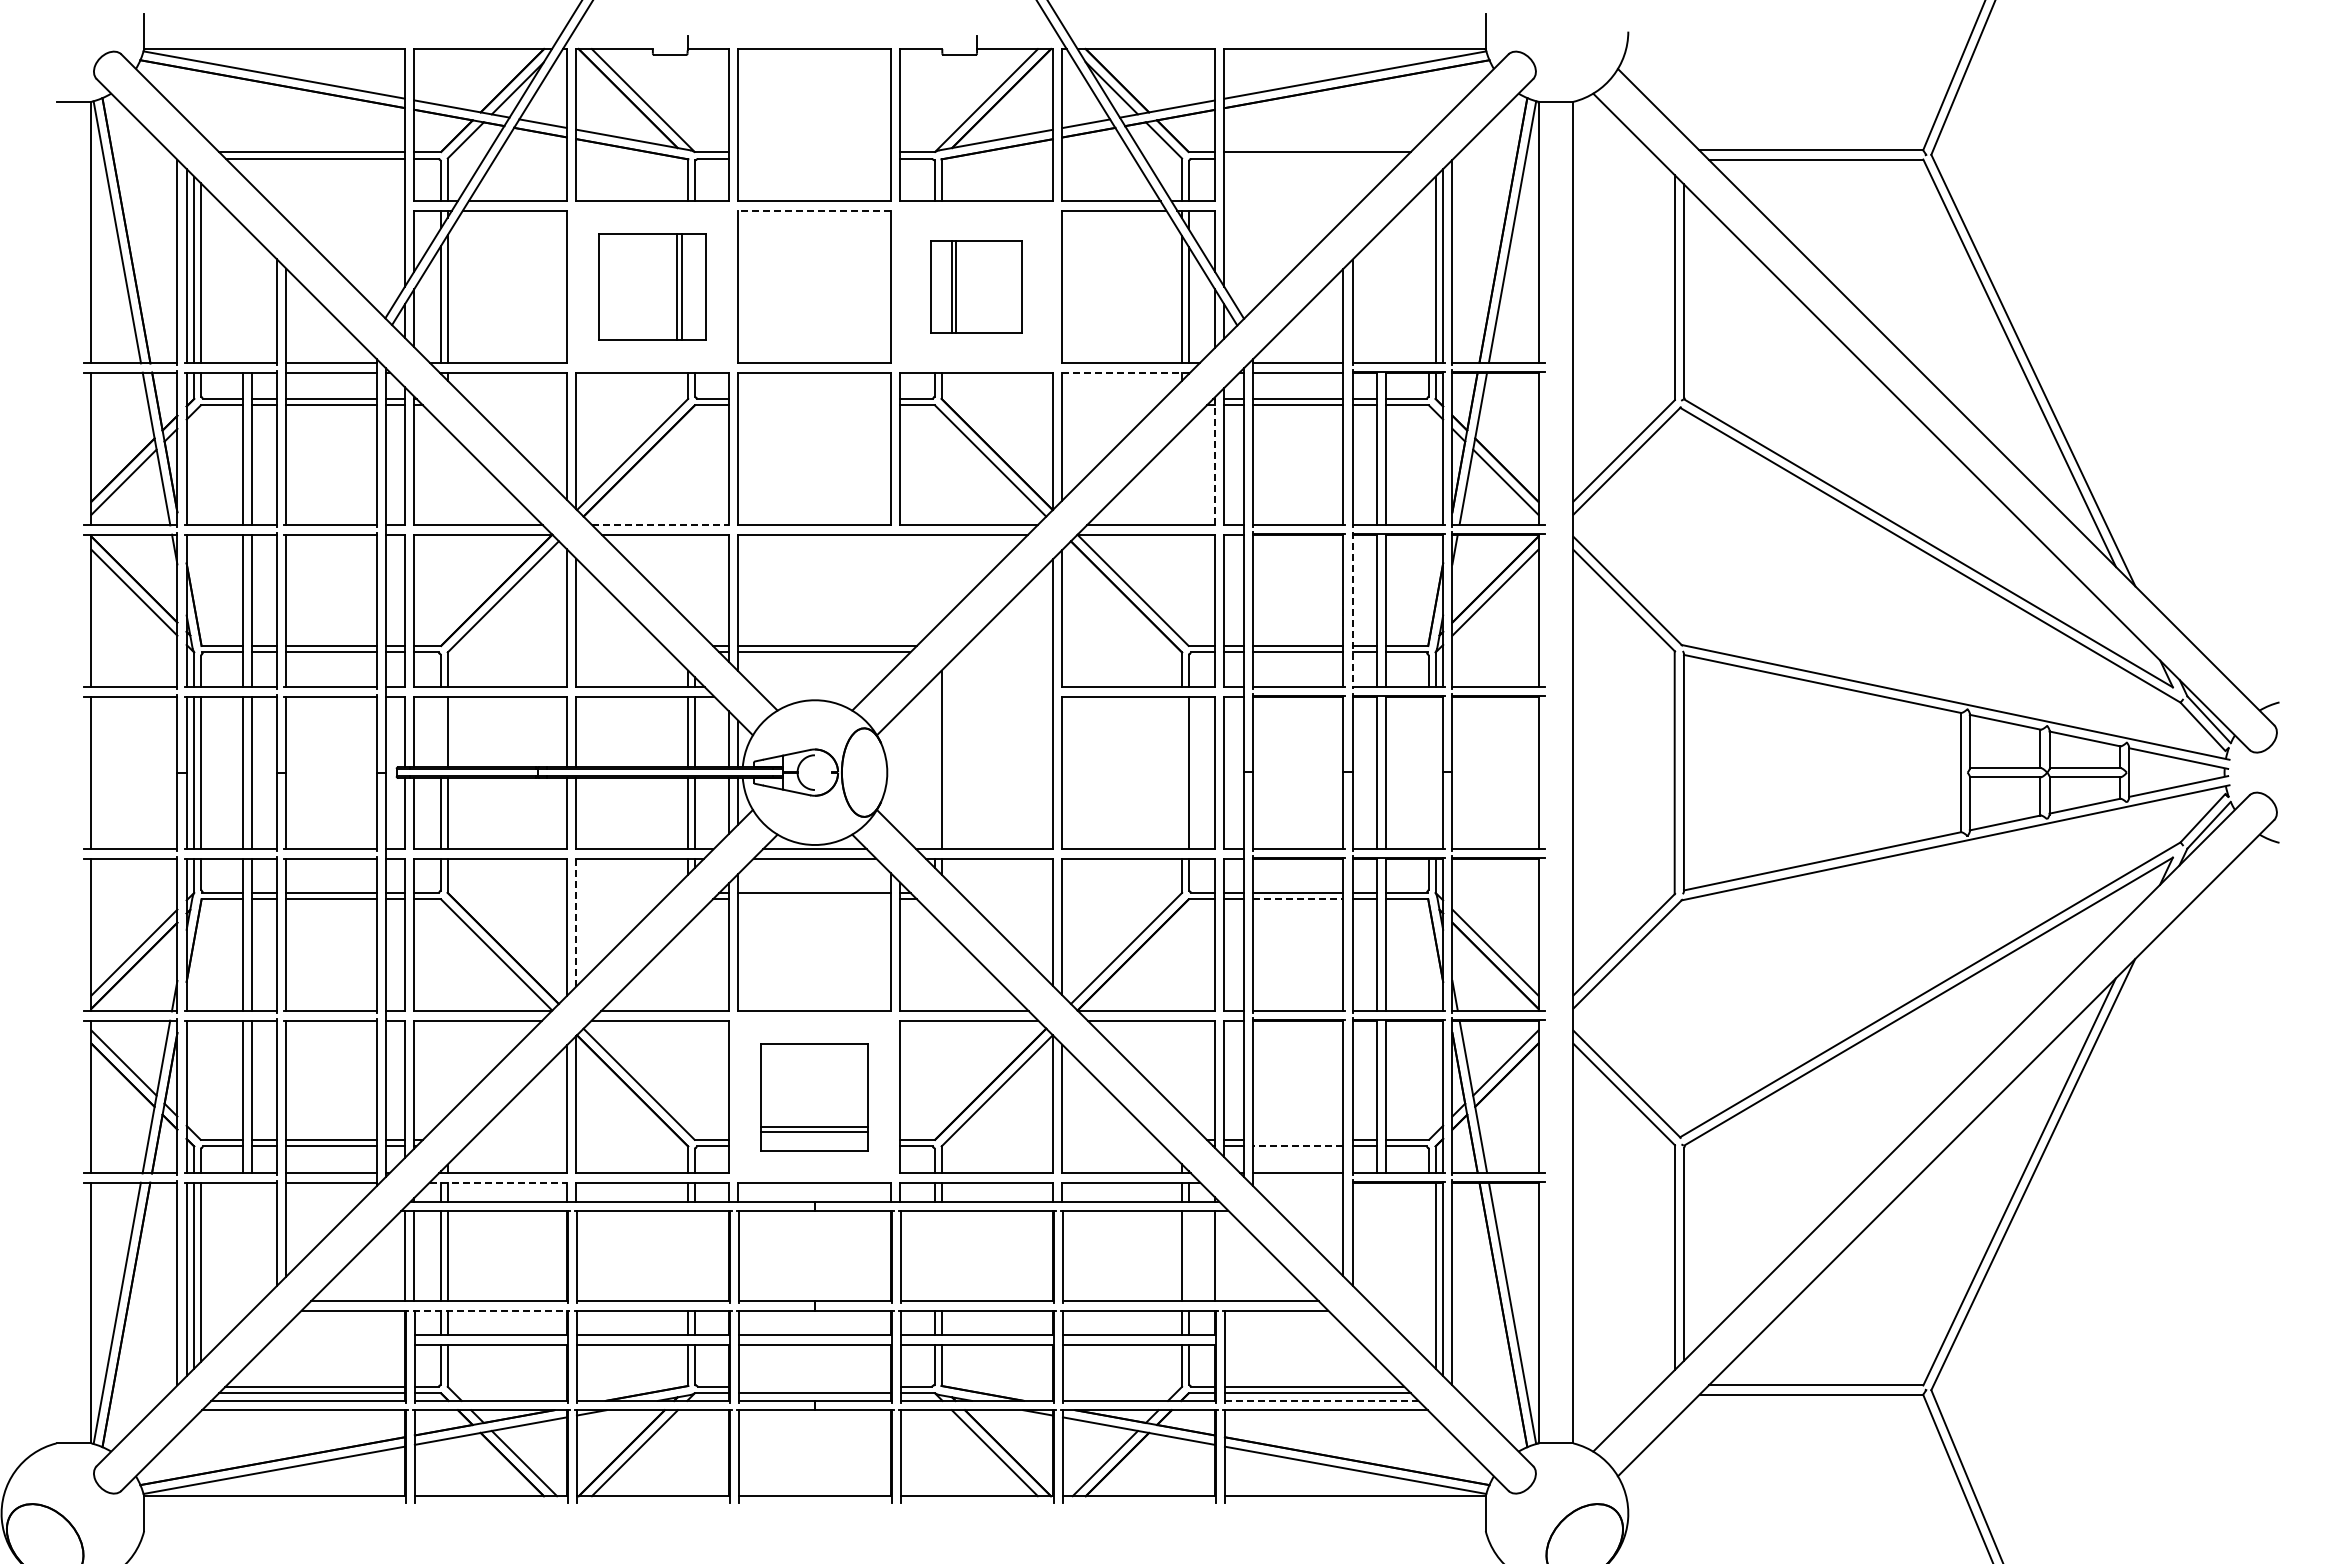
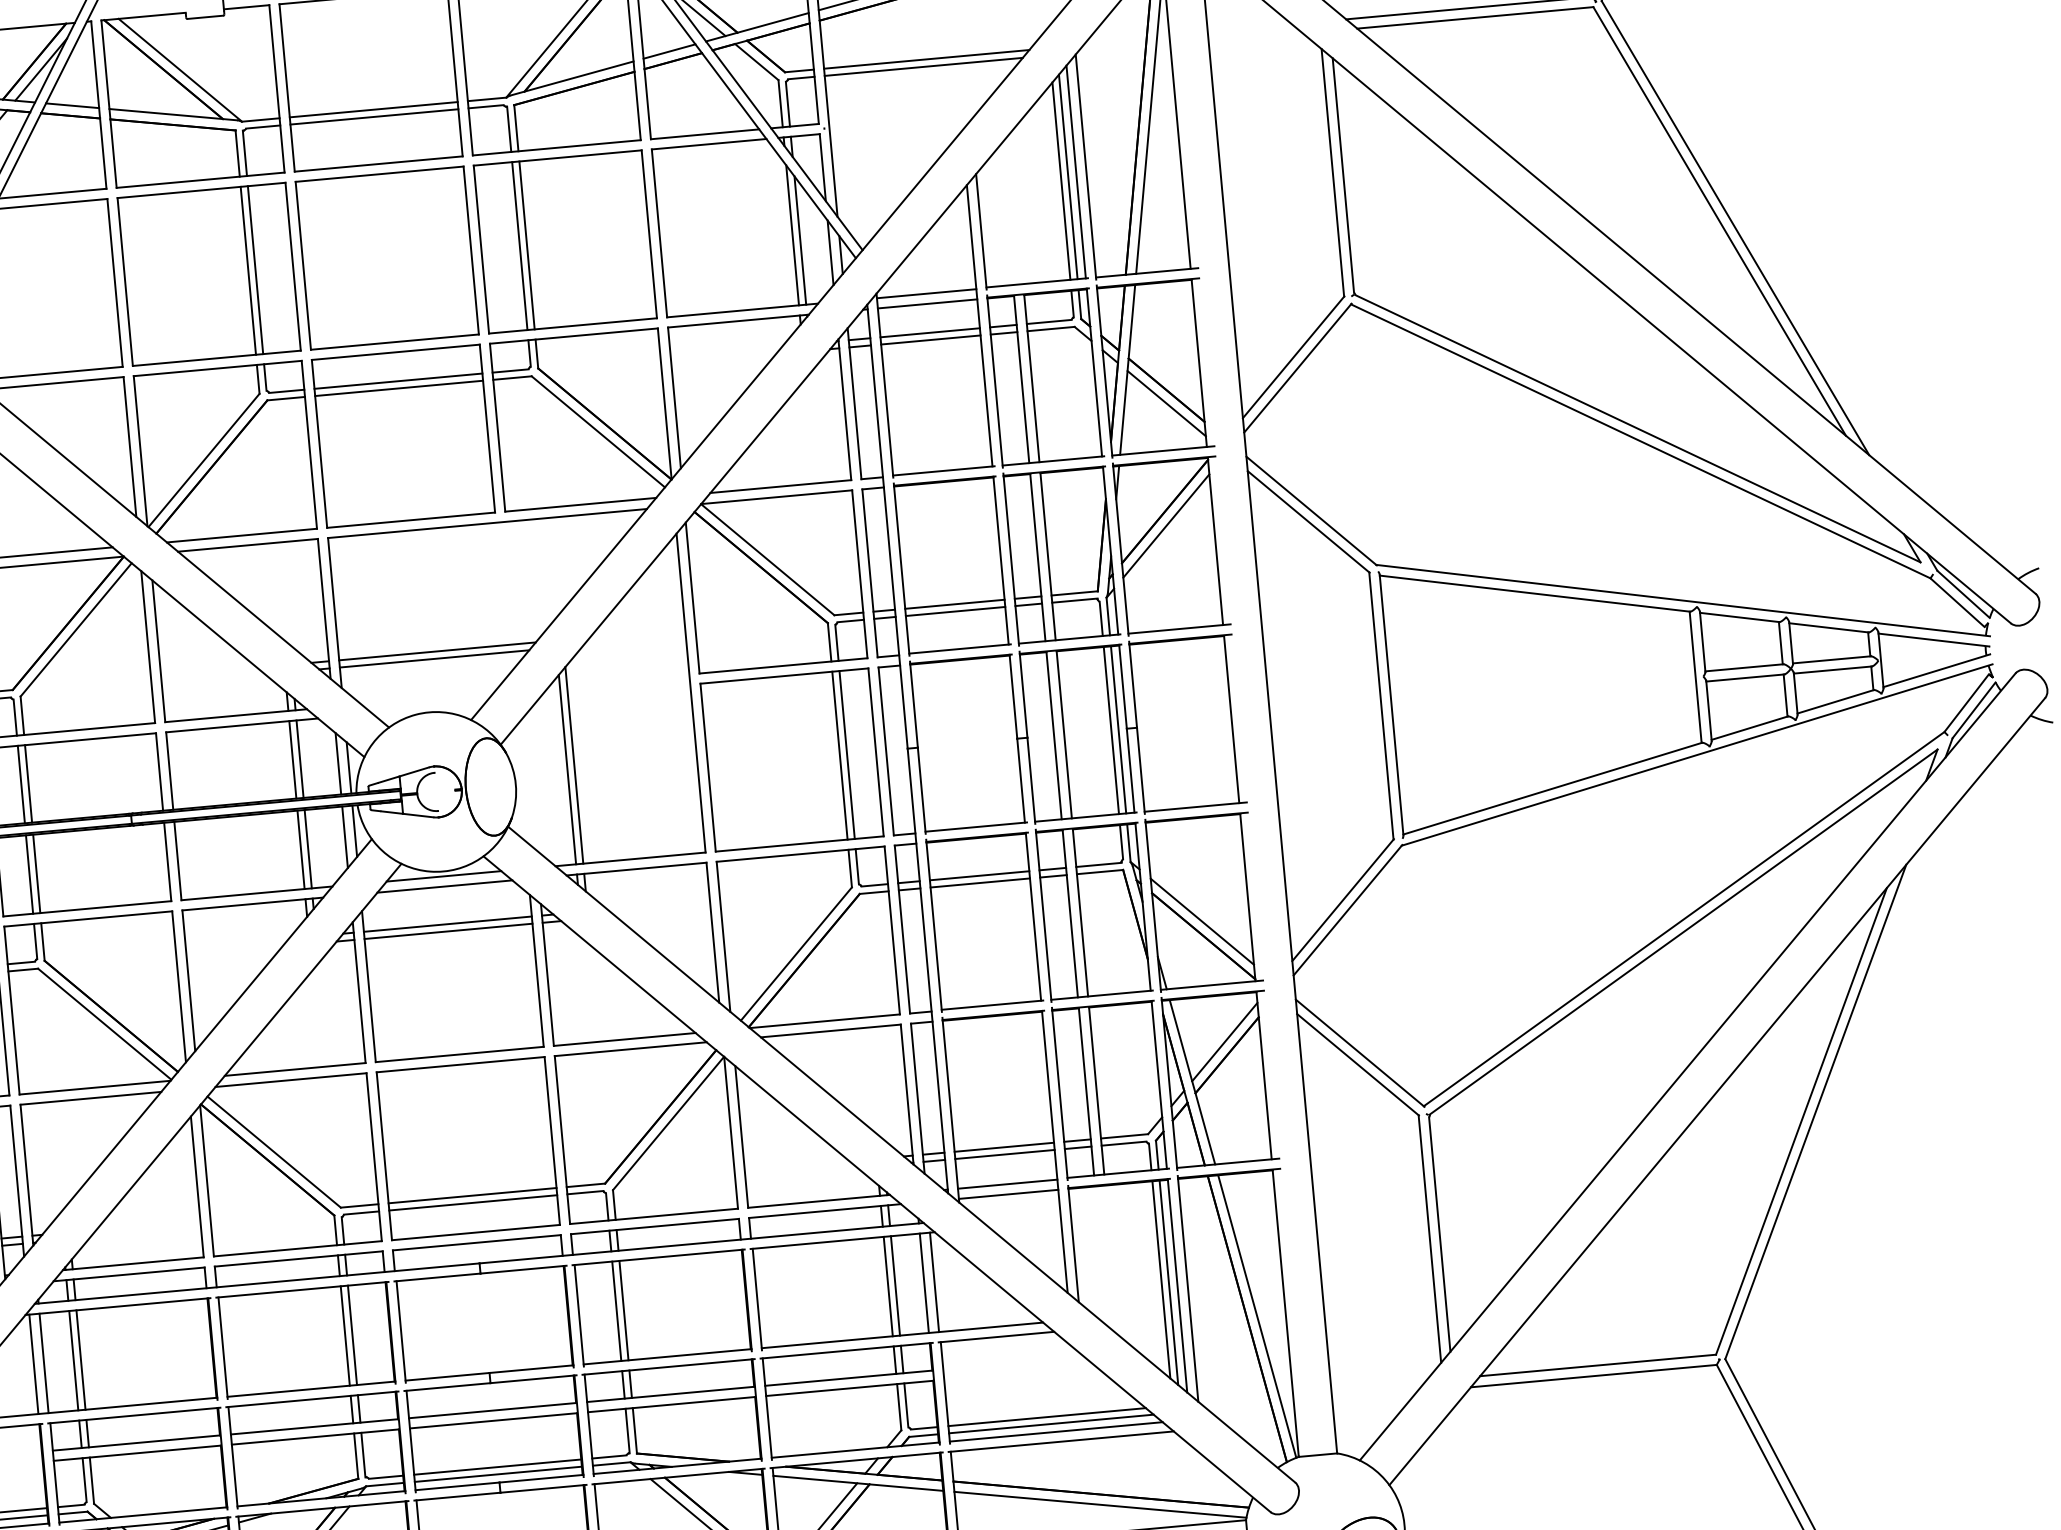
line: (814, 151) -> (373, 109), added
line: (814, 158) -> (374, 116), added
line: (1314, 158) -> (924, 66), added
line: (814, 210) -> (379, 174), dashed -> solid
line: (1429, 272) -> (1061, 180), added
part: (652, 286) -> (209, 273), size x1.43
part: (976, 286) -> (565, 241), size x1.67
line: (1126, 372) -> (738, 320), dashed -> solid
line: (814, 398) -> (398, 380), added
line: (814, 405) -> (399, 388), added
line: (1214, 461) -> (844, 409), dashed -> solid
line: (661, 525) -> (242, 535), dashed -> solid
line: (1352, 610) -> (1010, 559), dashed -> solid
line: (441, 731) -> (21, 784), added
line: (935, 763) -> (567, 769), added
line: (1182, 772) -> (840, 755), added
line: (1429, 772) -> (1111, 730), added
line: (1435, 772) -> (1118, 729), added
line: (814, 899) -> (448, 931), added
line: (1298, 899) -> (980, 883), dashed -> solid
line: (576, 923) -> (189, 981), dashed -> solid
part: (814, 1096) -> (468, 1147), size x1.43
line: (1298, 1139) -> (1004, 1146), added
line: (1297, 1146) -> (1004, 1154), dashed -> solid
line: (498, 1182) -> (129, 1274), dashed -> solid
line: (1298, 1182) -> (1008, 1194), added
line: (688, 1255) -> (345, 1335), added
line: (694, 1255) -> (352, 1334), added
line: (935, 1255) -> (617, 1310), added
line: (941, 1255) -> (623, 1310), added
line: (1188, 1255) -> (895, 1285), added
line: (1224, 1255) -> (934, 1281), added
line: (1429, 1272) -> (1161, 1279), added
line: (491, 1310) -> (134, 1415), dashed -> solid
line: (814, 1386) -> (497, 1466), added
line: (1321, 1400) -> (1055, 1431), dashed -> solid

